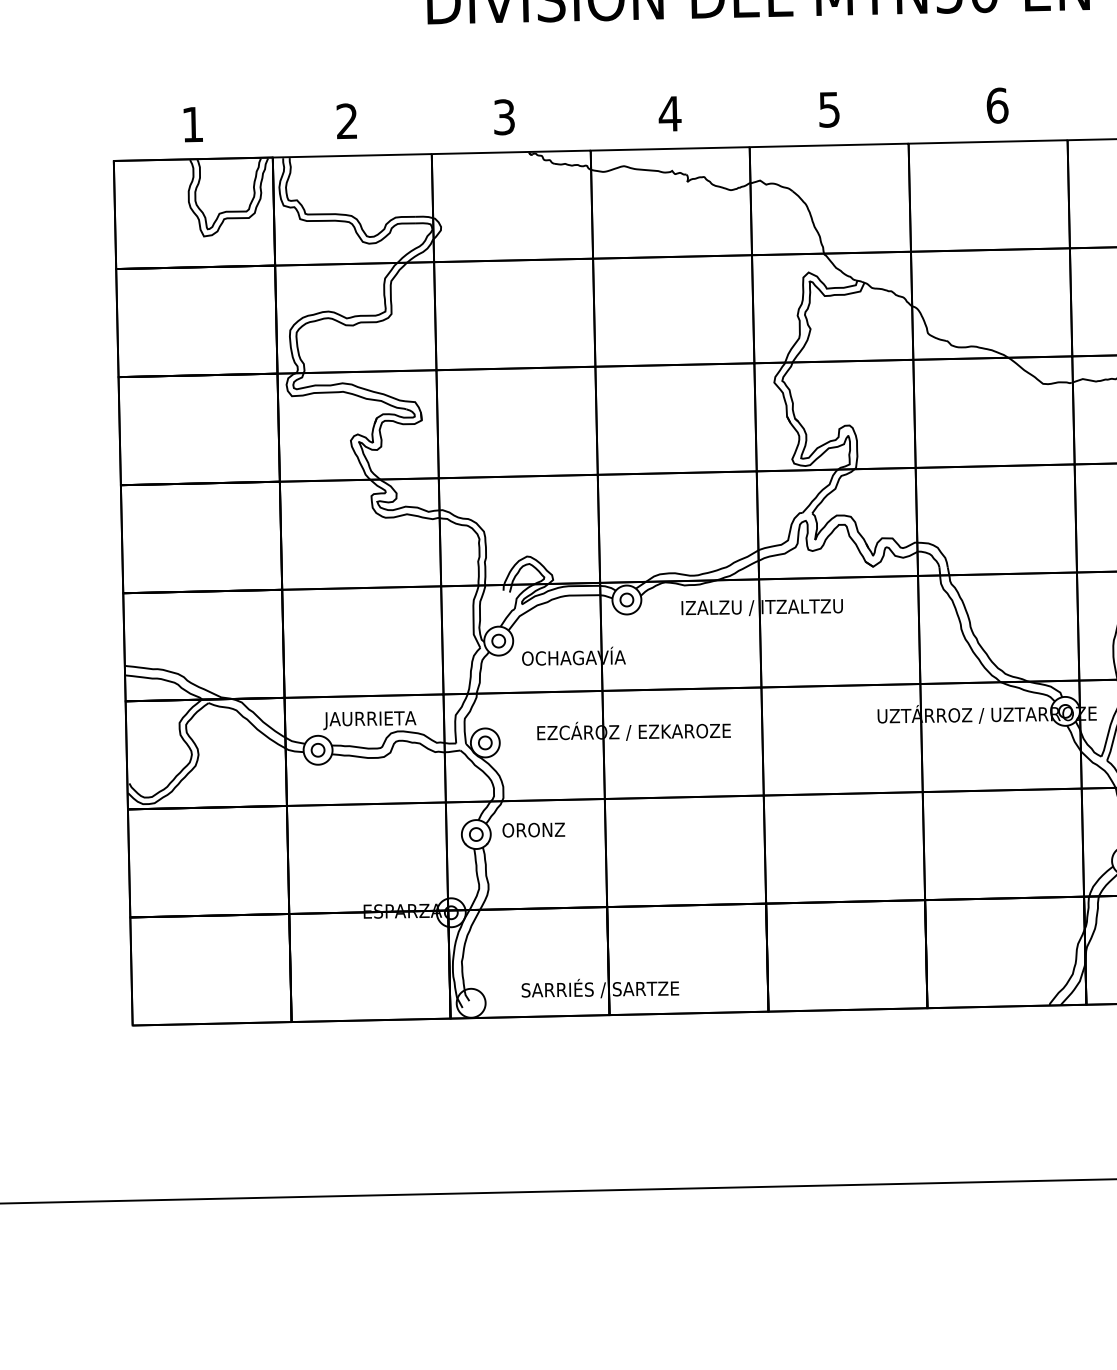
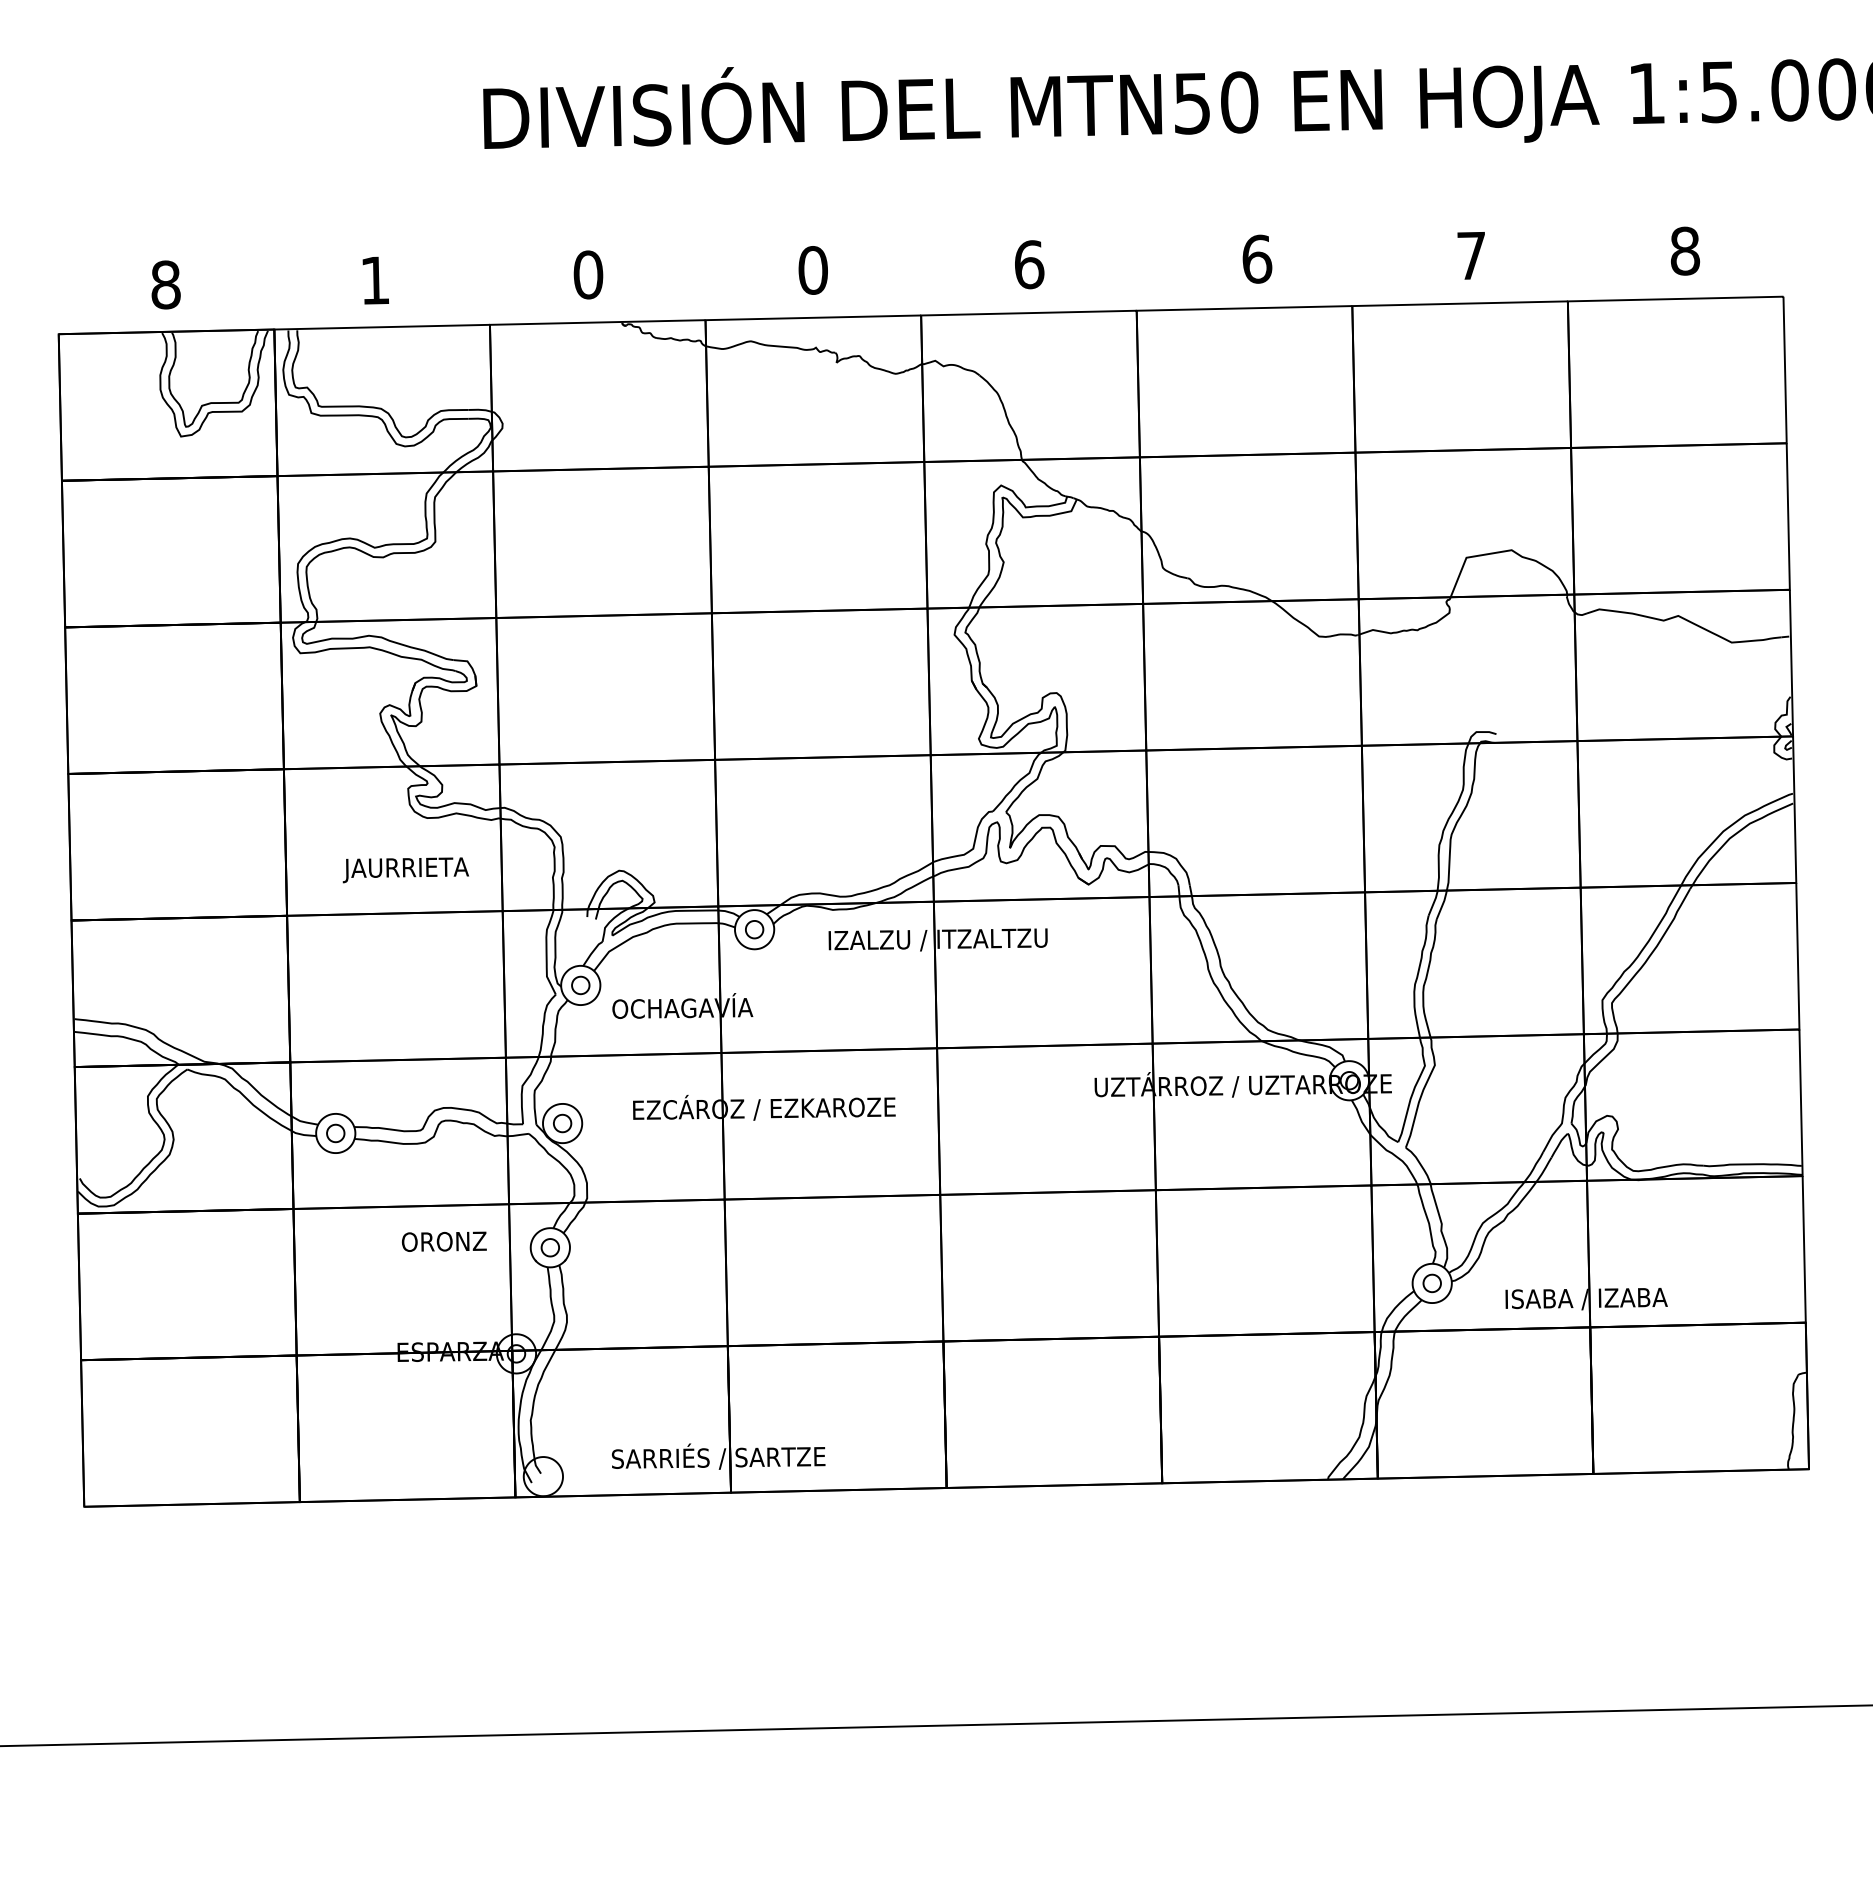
text: (829, 109) -> (1029, 264), 5 -> 6
text: (669, 114) -> (812, 270), 4 -> 0
text: (504, 116) -> (588, 274), 3 -> 0
text: (347, 121) -> (375, 280), 2 -> 1
text: (192, 124) -> (165, 284), 1 -> 8
text: (369, 720) -> (405, 870), moved
text: (533, 829) -> (444, 1241), moved

